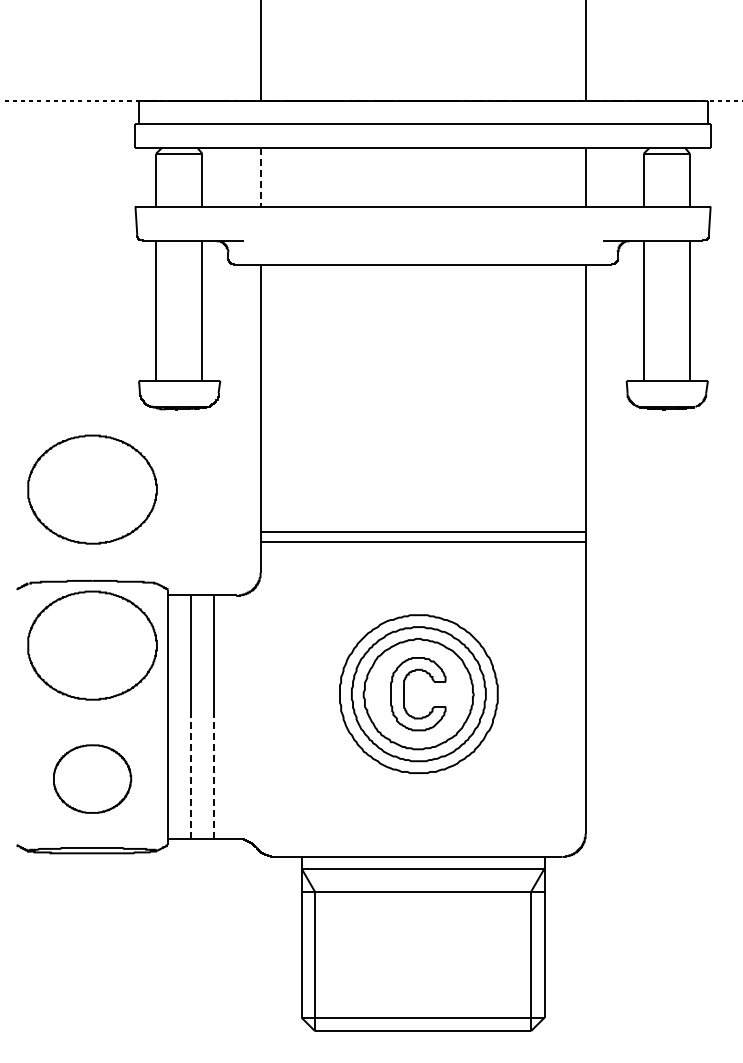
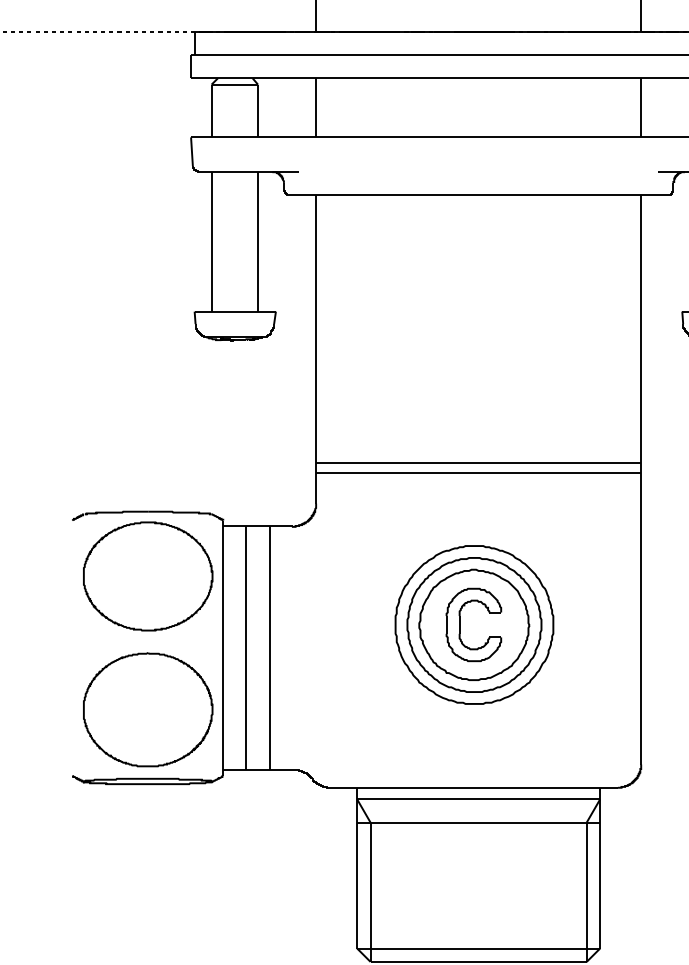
line: (260, 177) -> (316, 108), dashed -> solid
part: (92, 489) -> (148, 420), removed
part: (92, 778) -> (148, 709), size x1.67
line: (190, 778) -> (246, 709), dashed -> solid
line: (214, 778) -> (270, 709), dashed -> solid

